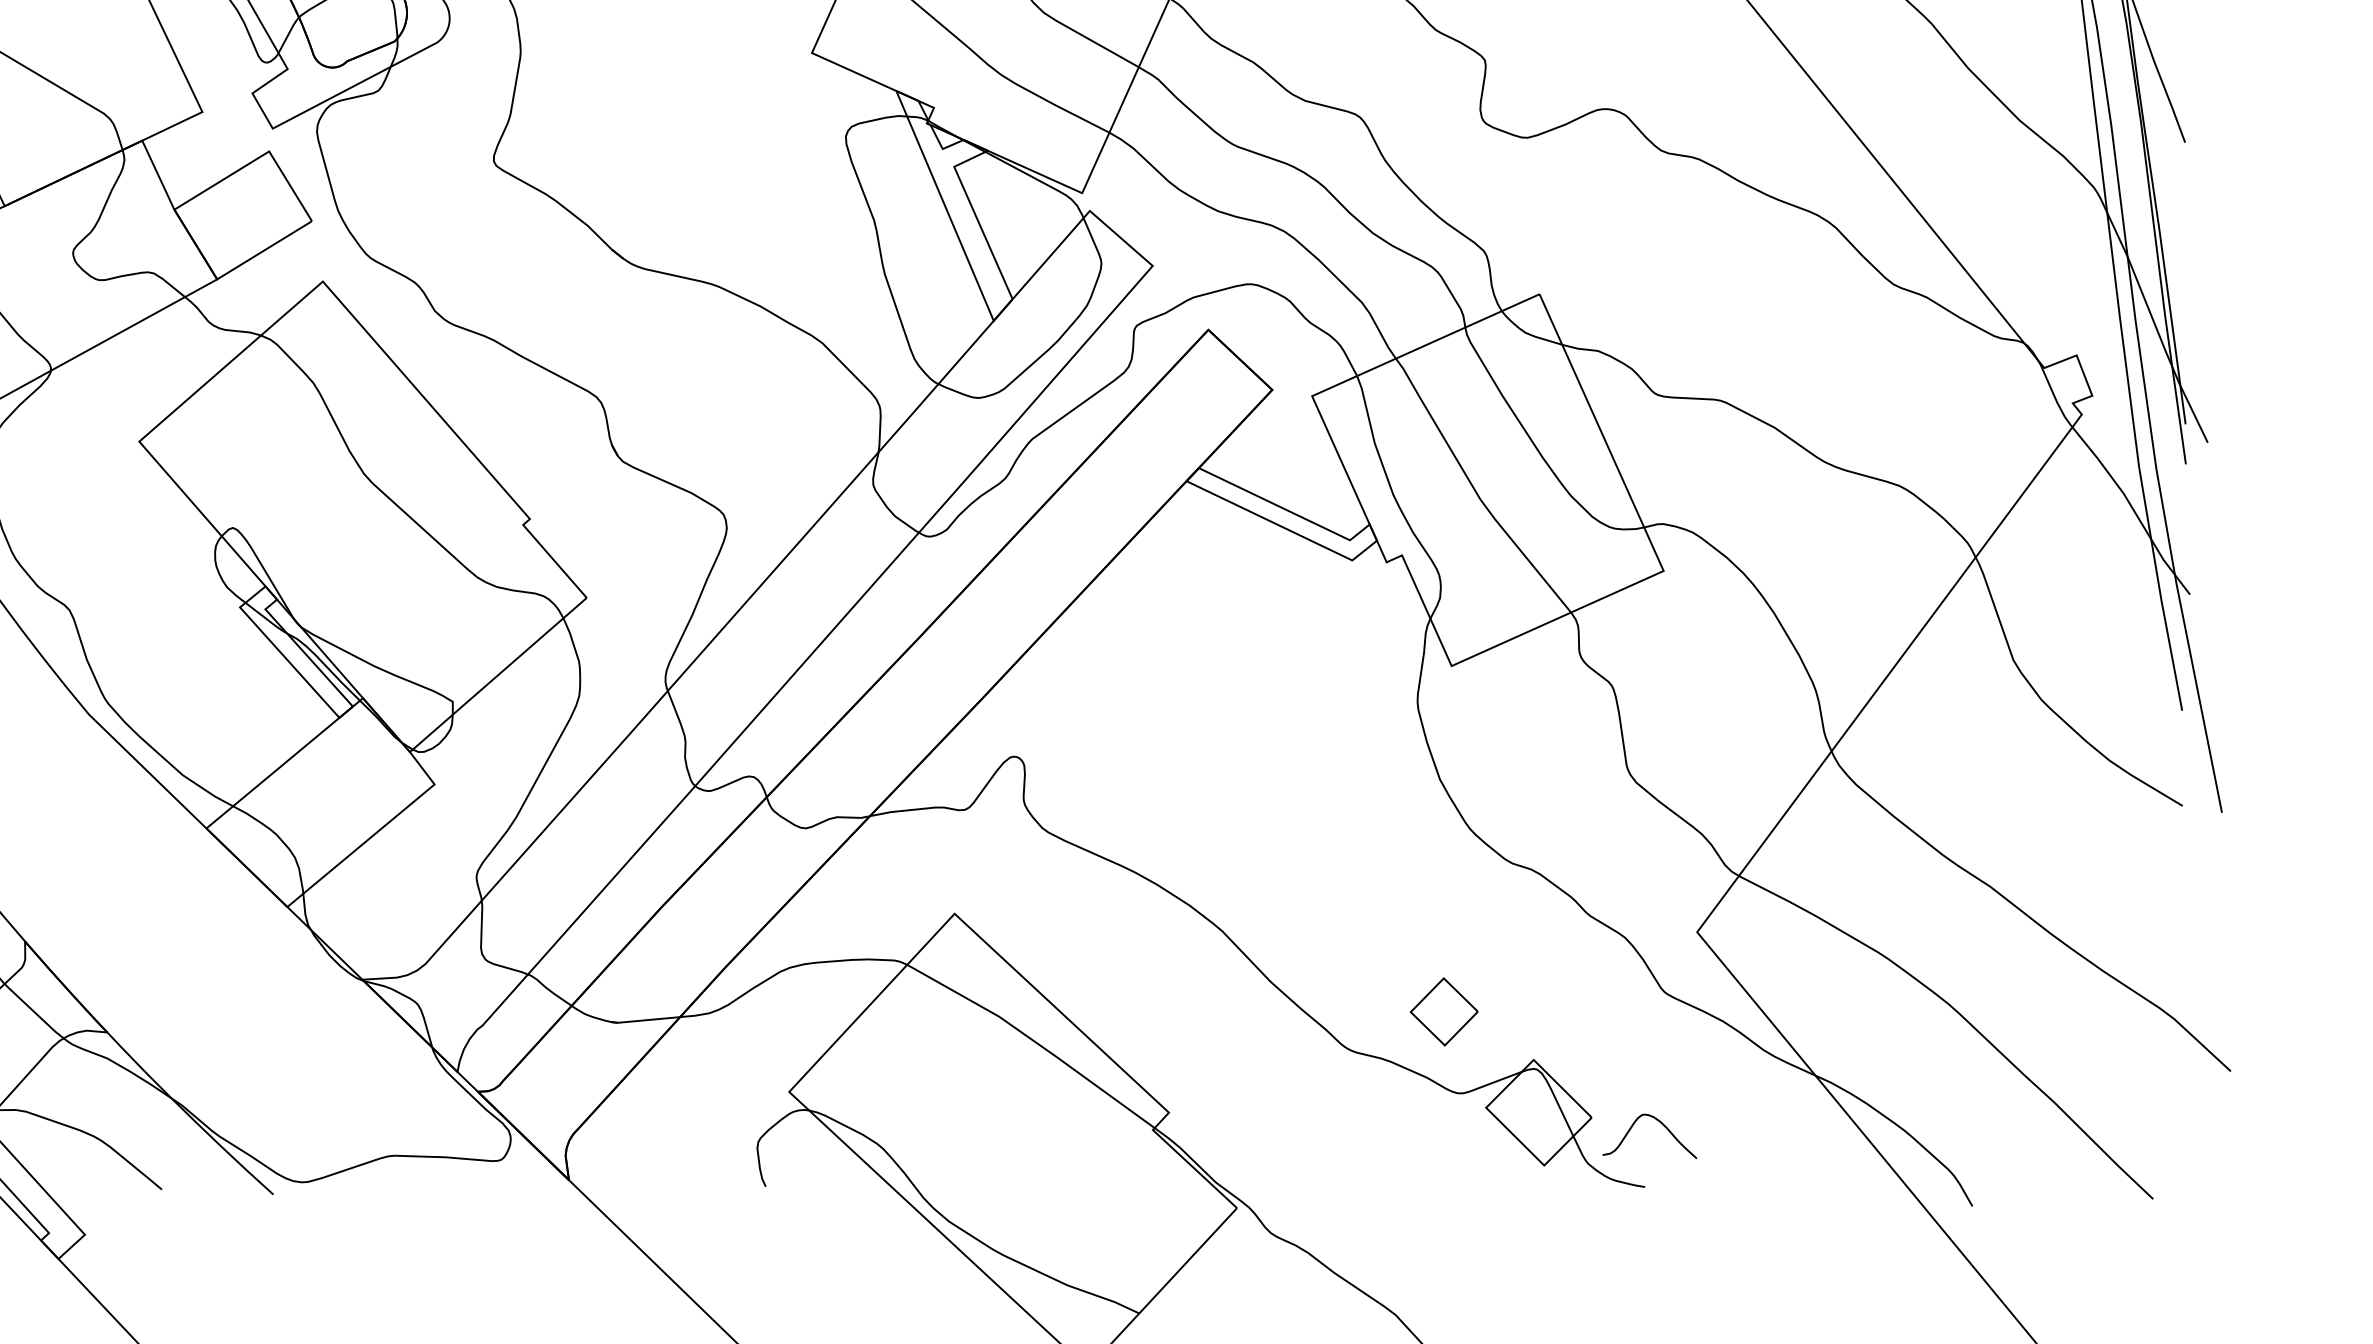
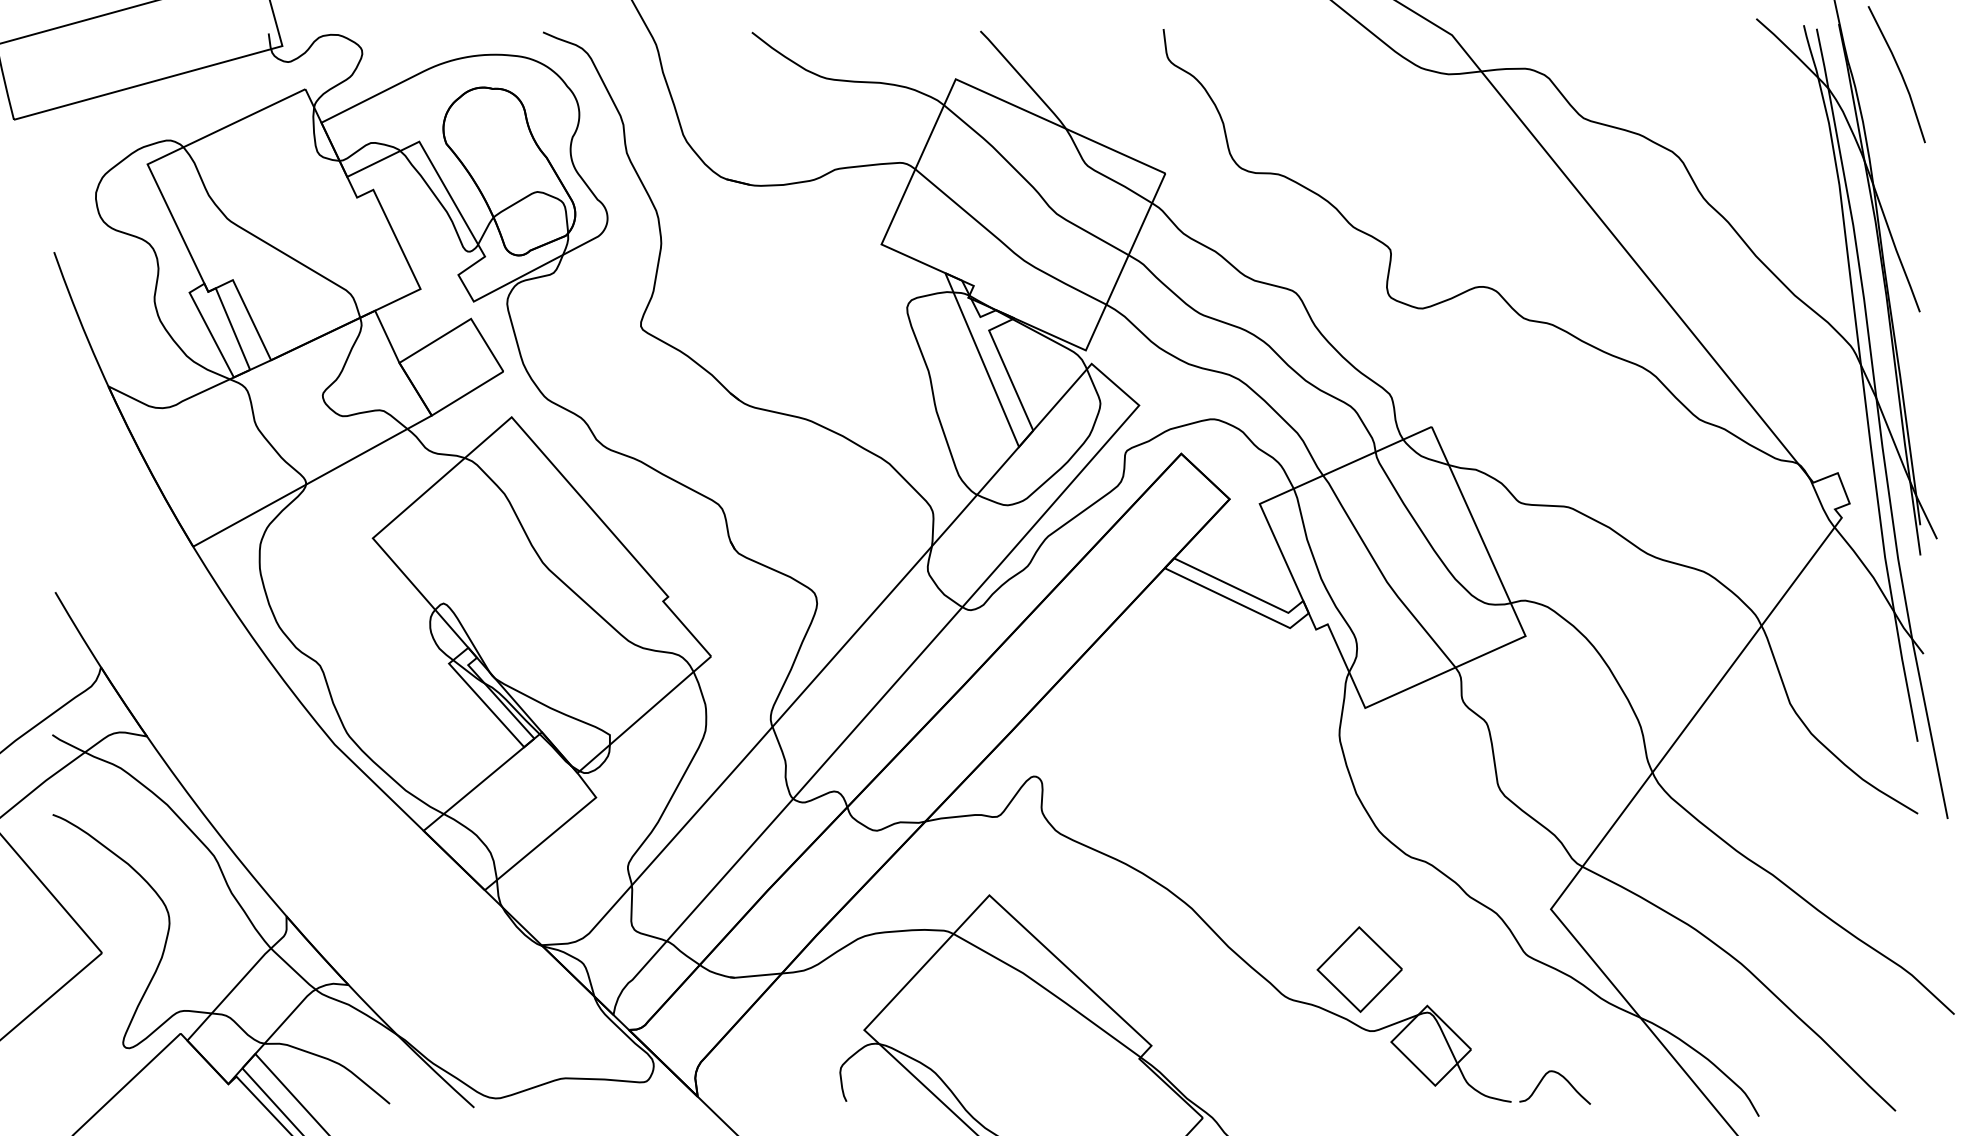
part: (1444, 1011) -> (1359, 969), size x1.67
curve: (1660, 1124) -> (1563, 1078), moved

